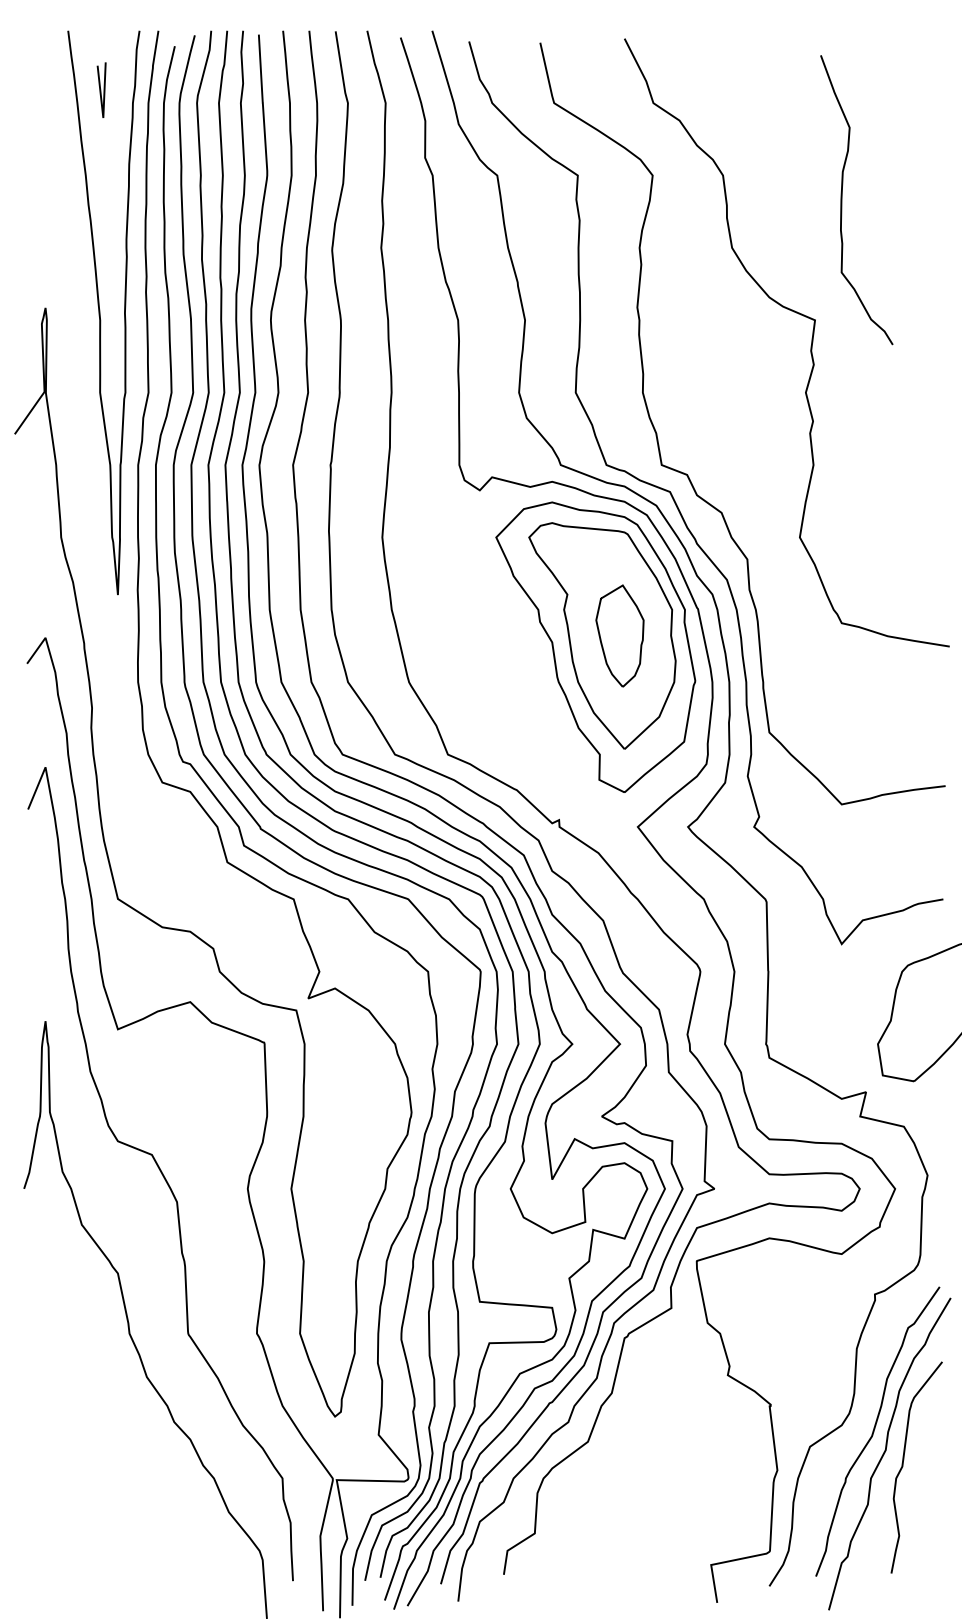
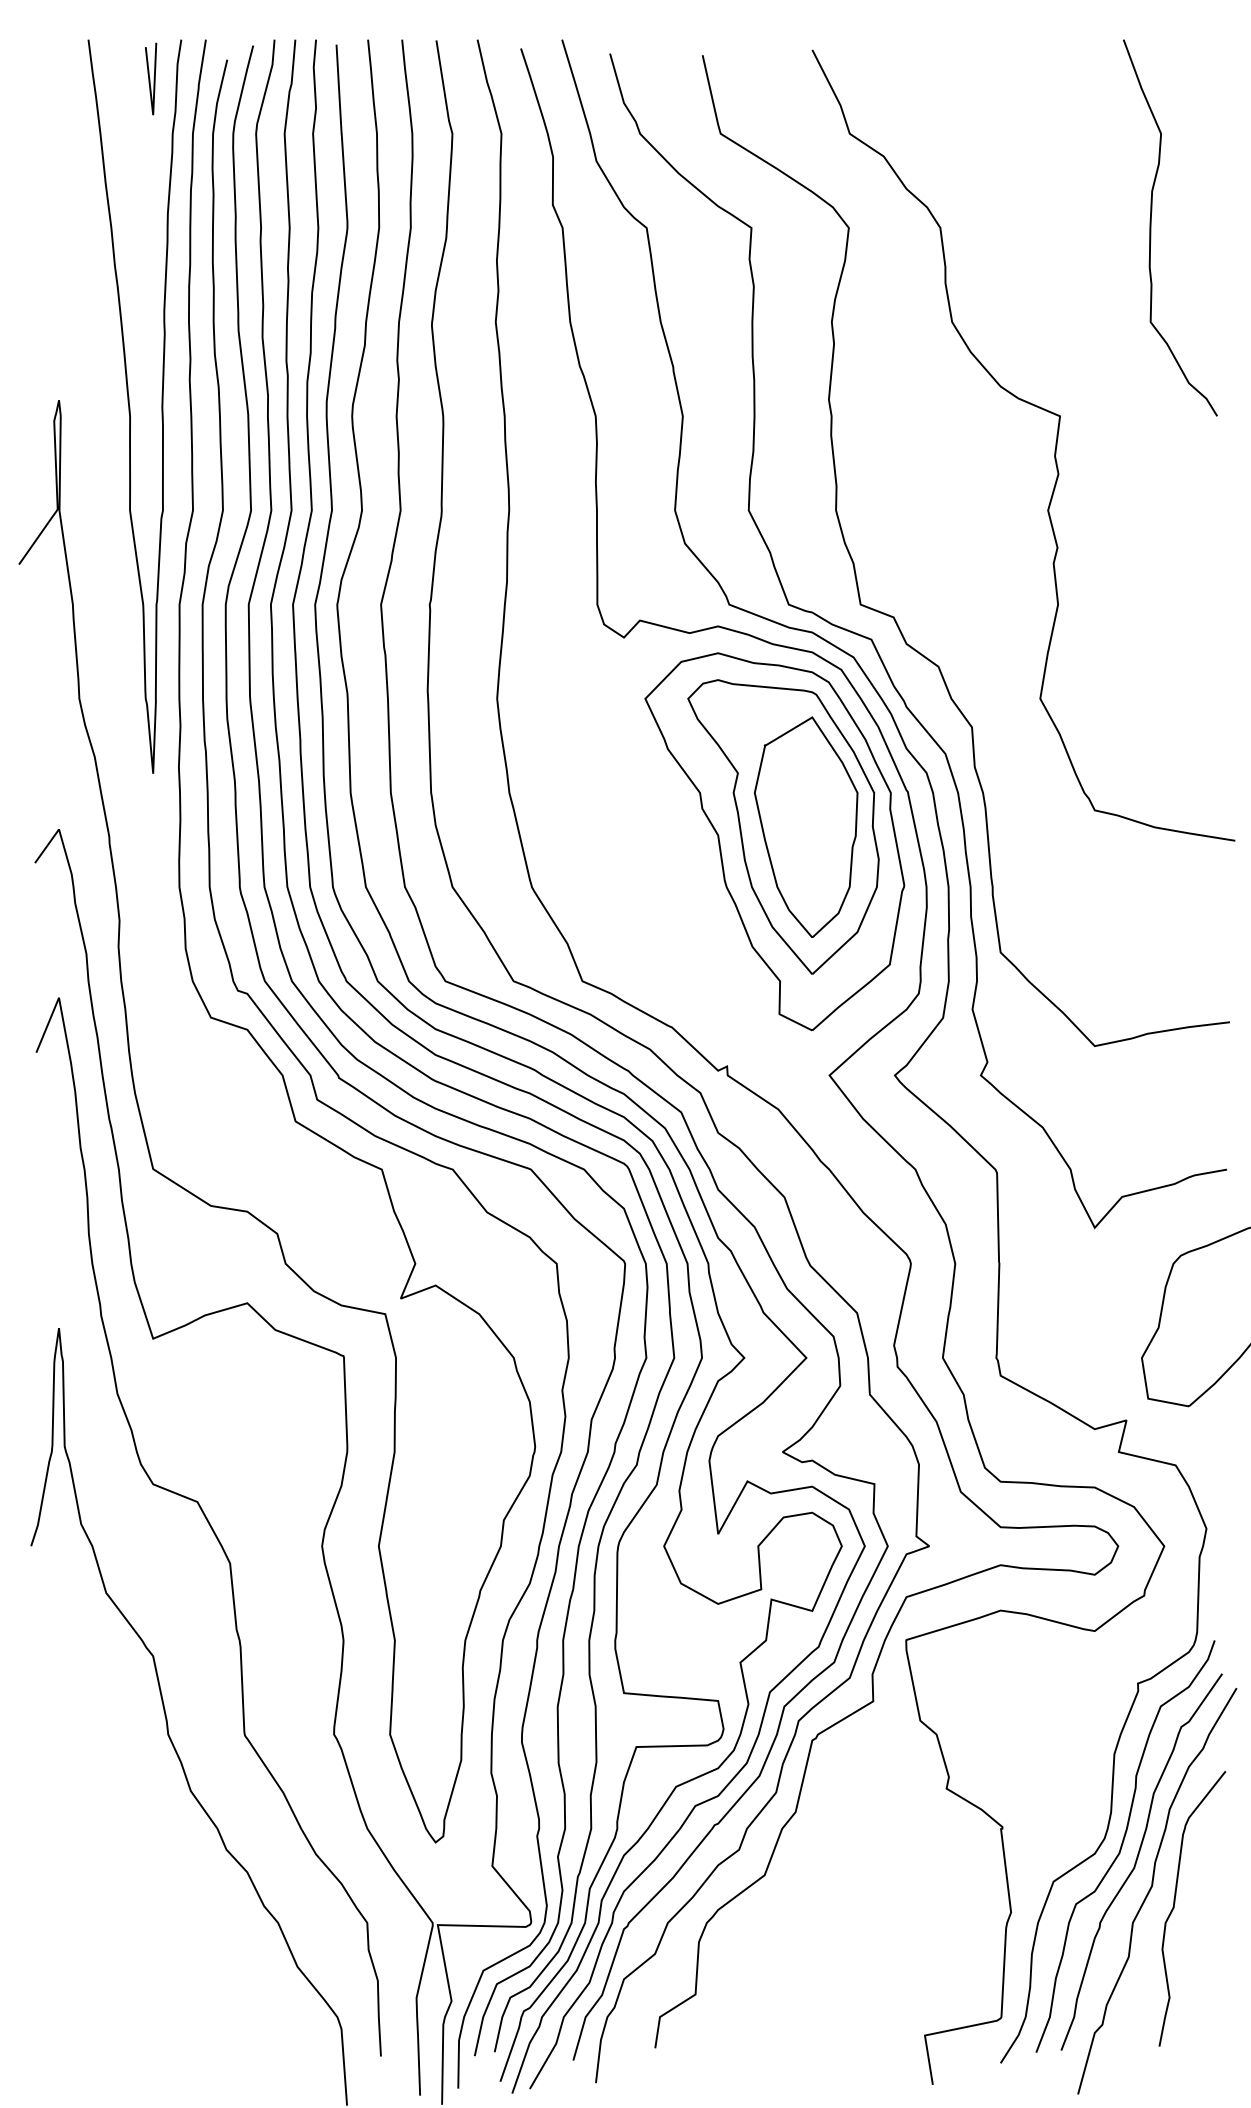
line: (101, 89) -> (150, 78), moved
curve: (842, 199) -> (1151, 227), moved
part: (620, 635) -> (806, 826), size x1.67
curve: (863, 1418) -> (1123, 1844), added

